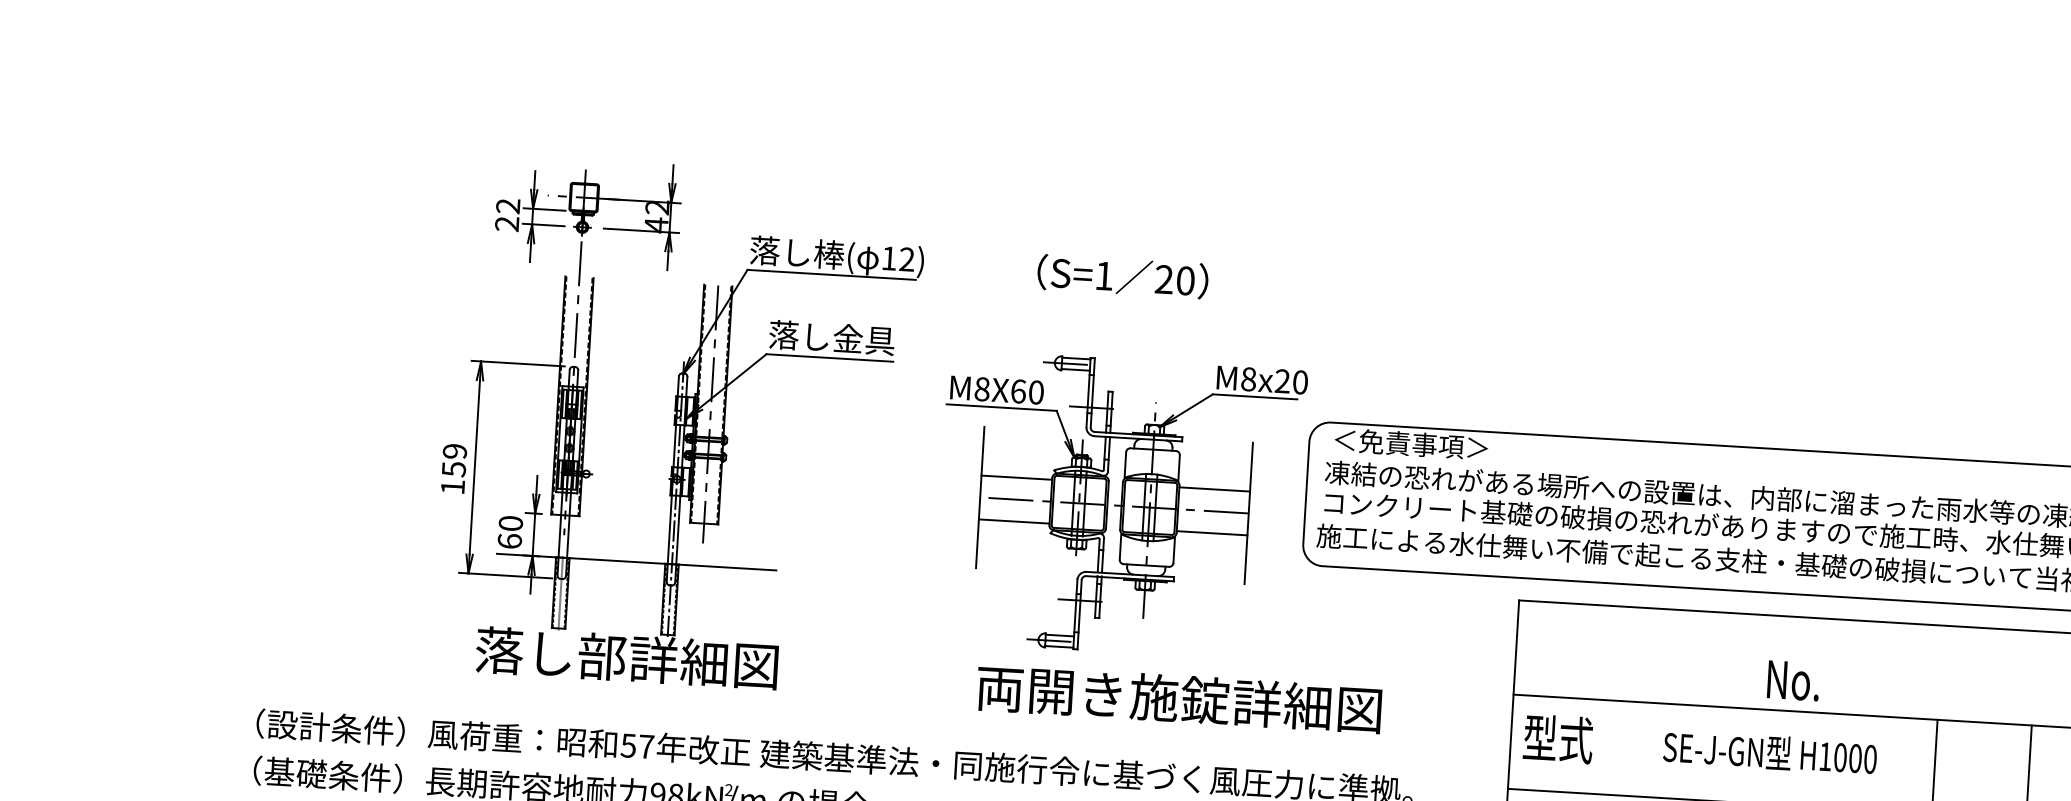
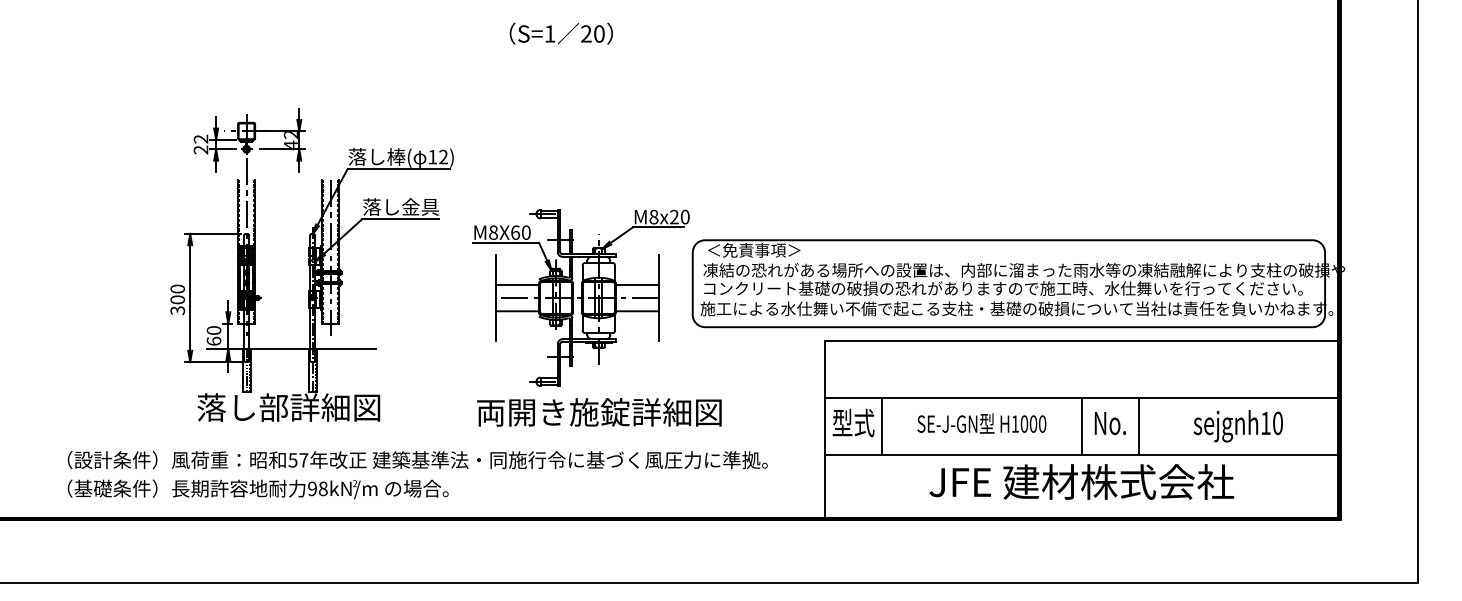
text: (1121, 276) -> (560, 33), moved
text: (453, 468) -> (177, 299), 159 -> 300
text: (1792, 680) -> (1109, 423), moved
text: (1179, 699) -> (599, 412), moved
line: (1605, 746) -> (882, 425), added

